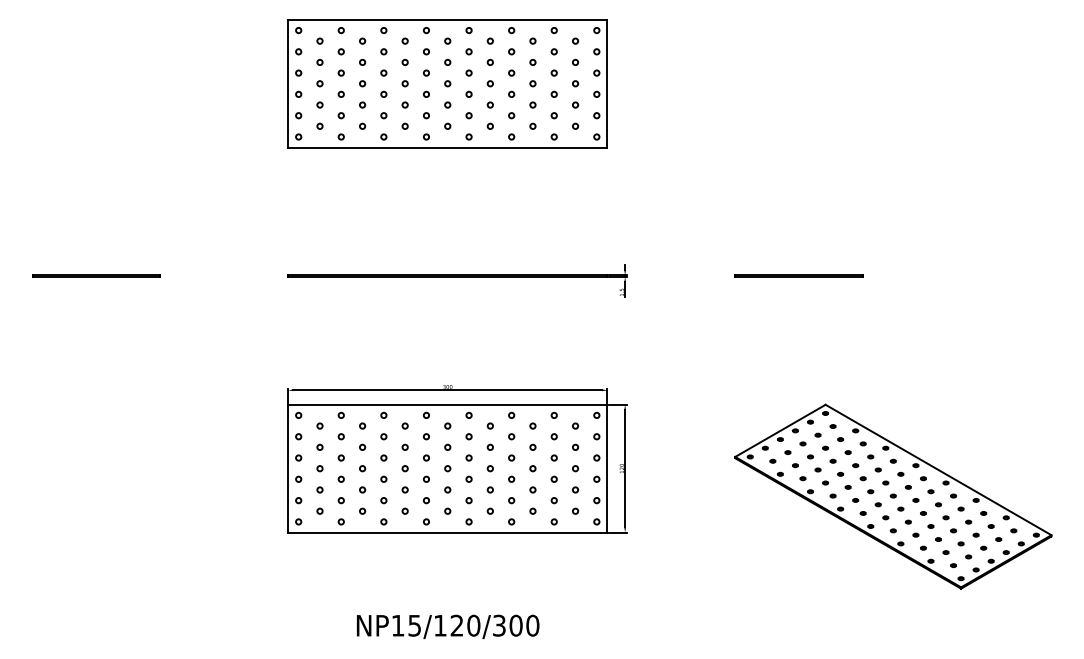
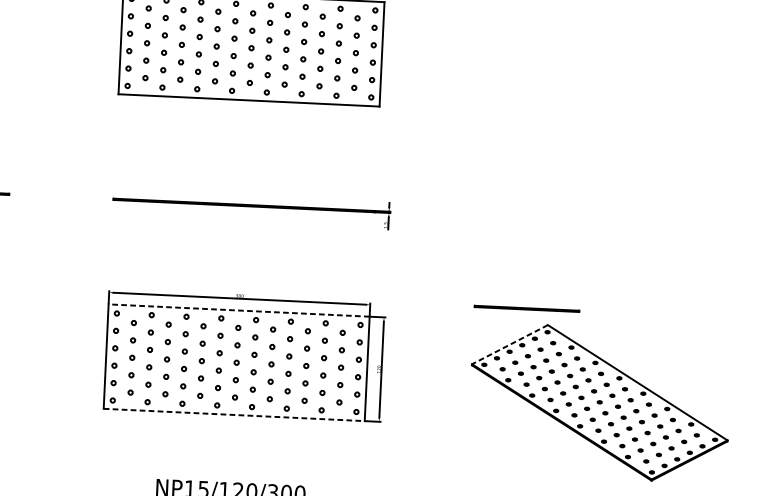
line: (798, 275) -> (526, 308), moved
line: (447, 404) -> (238, 310), solid -> dashed
line: (780, 431) -> (510, 345), solid -> dashed
line: (447, 532) -> (234, 414), solid -> dashed

